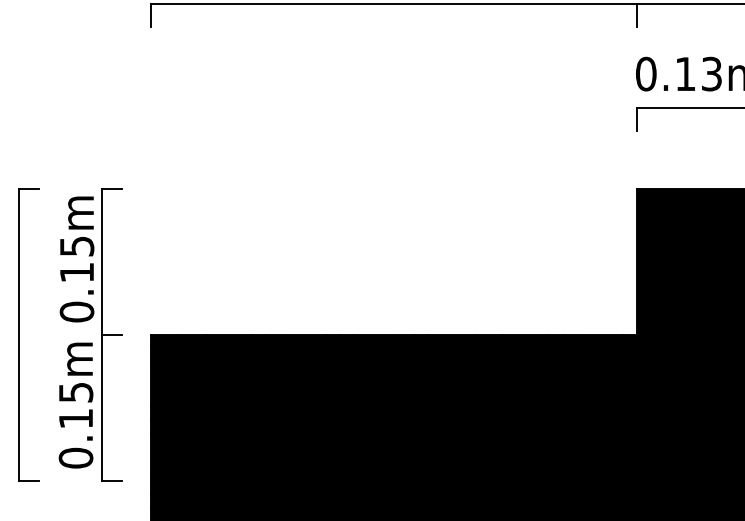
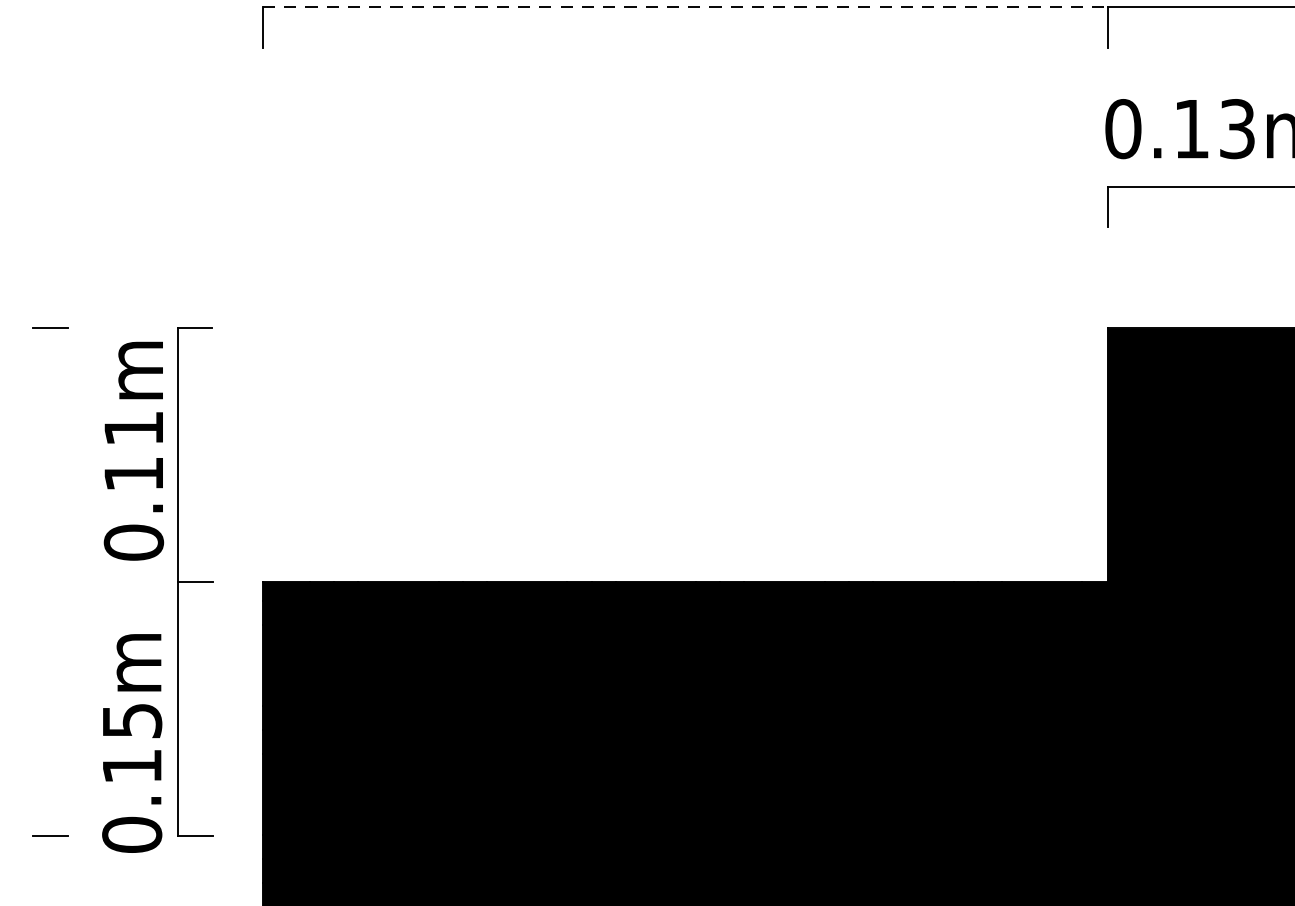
line: (394, 4) -> (685, 7), solid -> dashed
text: (77, 246) -> (134, 428), 0.15m -> 0.11m
line: (19, 334) -> (33, 581), removed
text: (75, 405) -> (131, 743), moved

